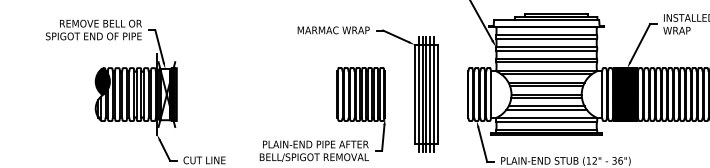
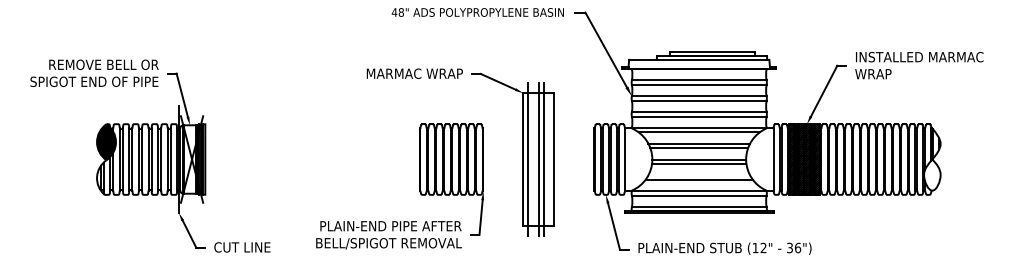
line: (422, 94) -> (533, 159), removed
line: (433, 94) -> (548, 159), removed
line: (546, 106) -> (699, 175), removed

